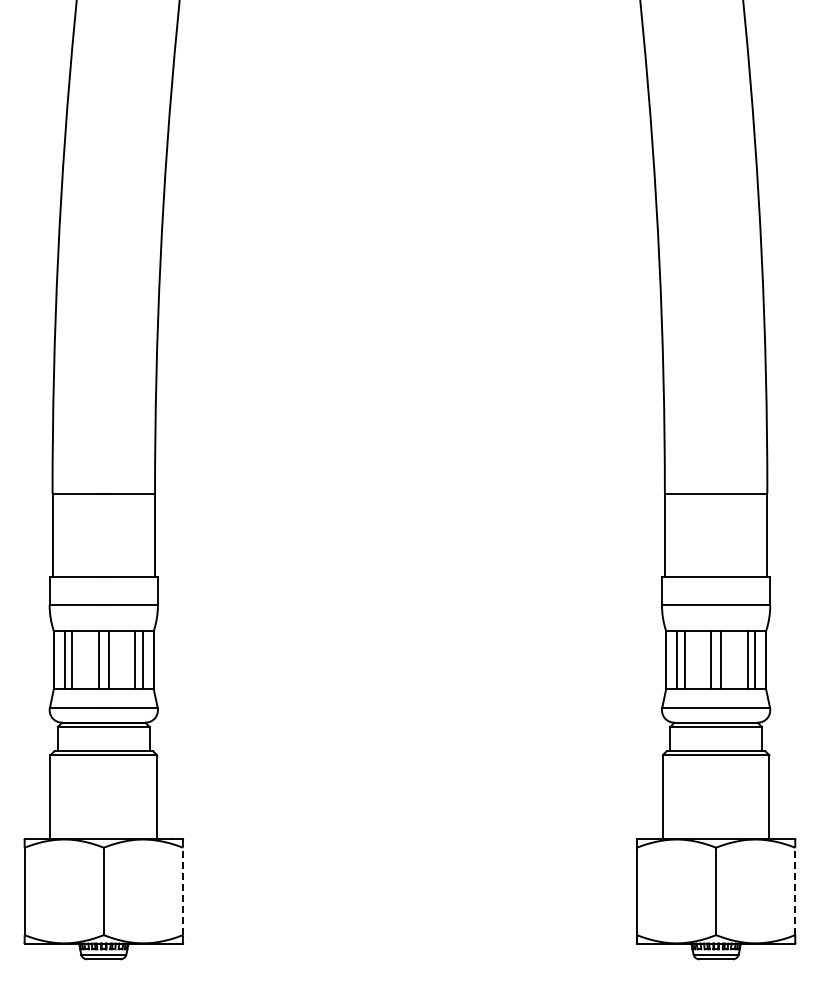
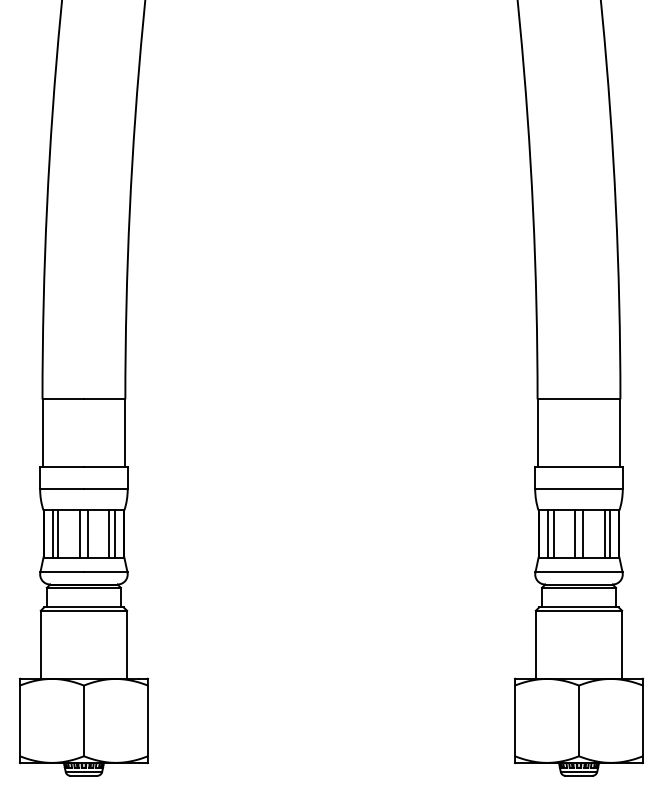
line: (182, 891) -> (147, 720), dashed -> solid
line: (795, 891) -> (643, 720), dashed -> solid

